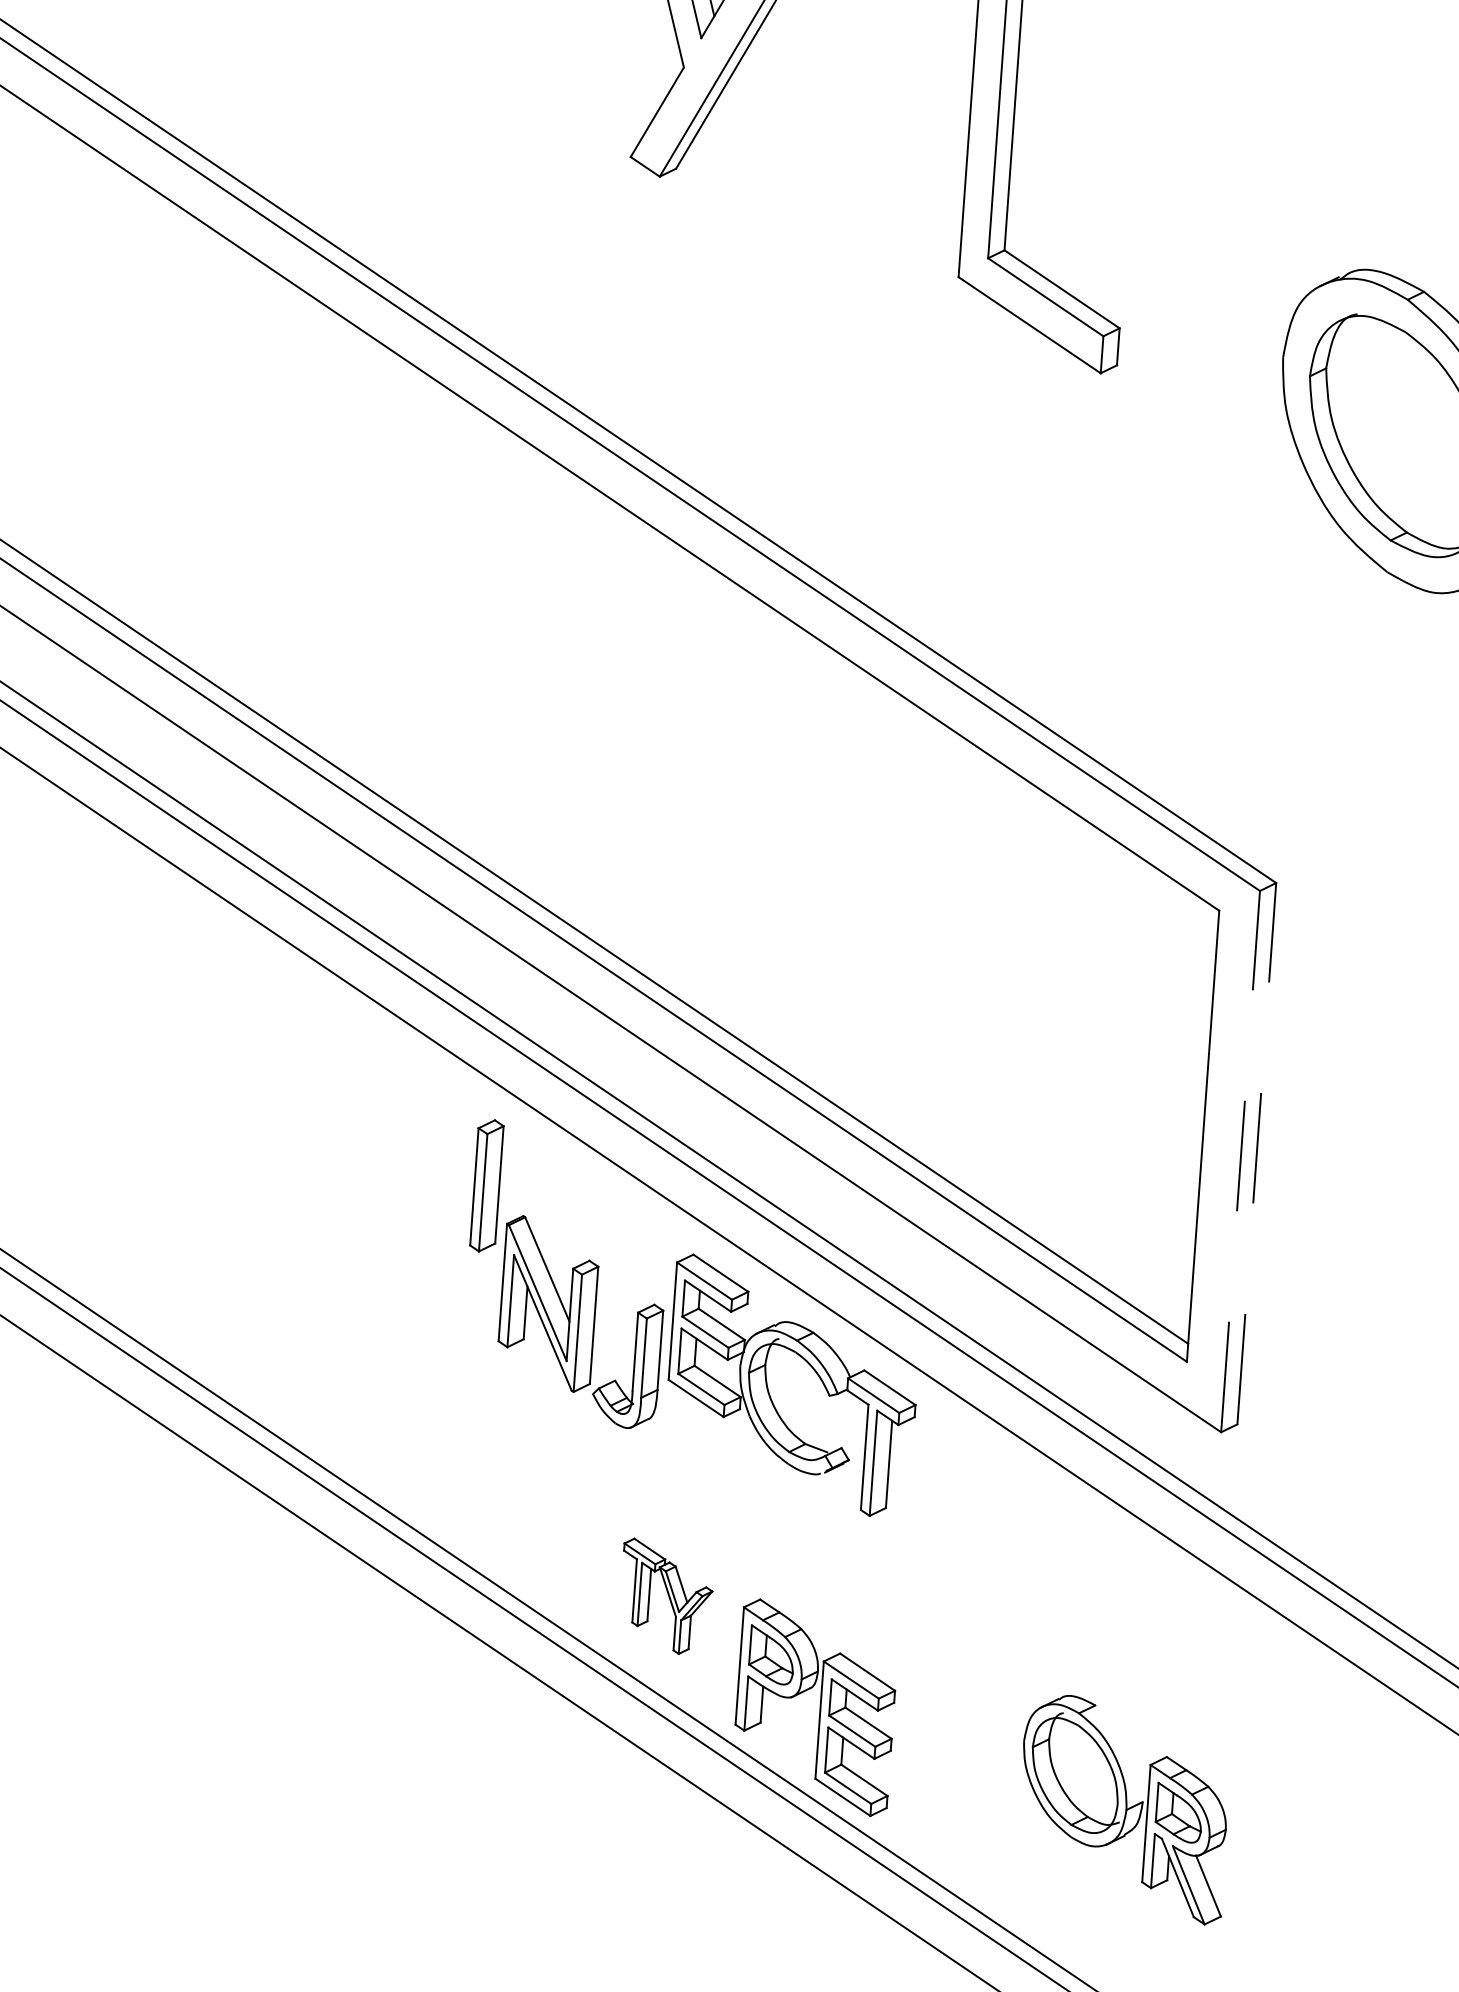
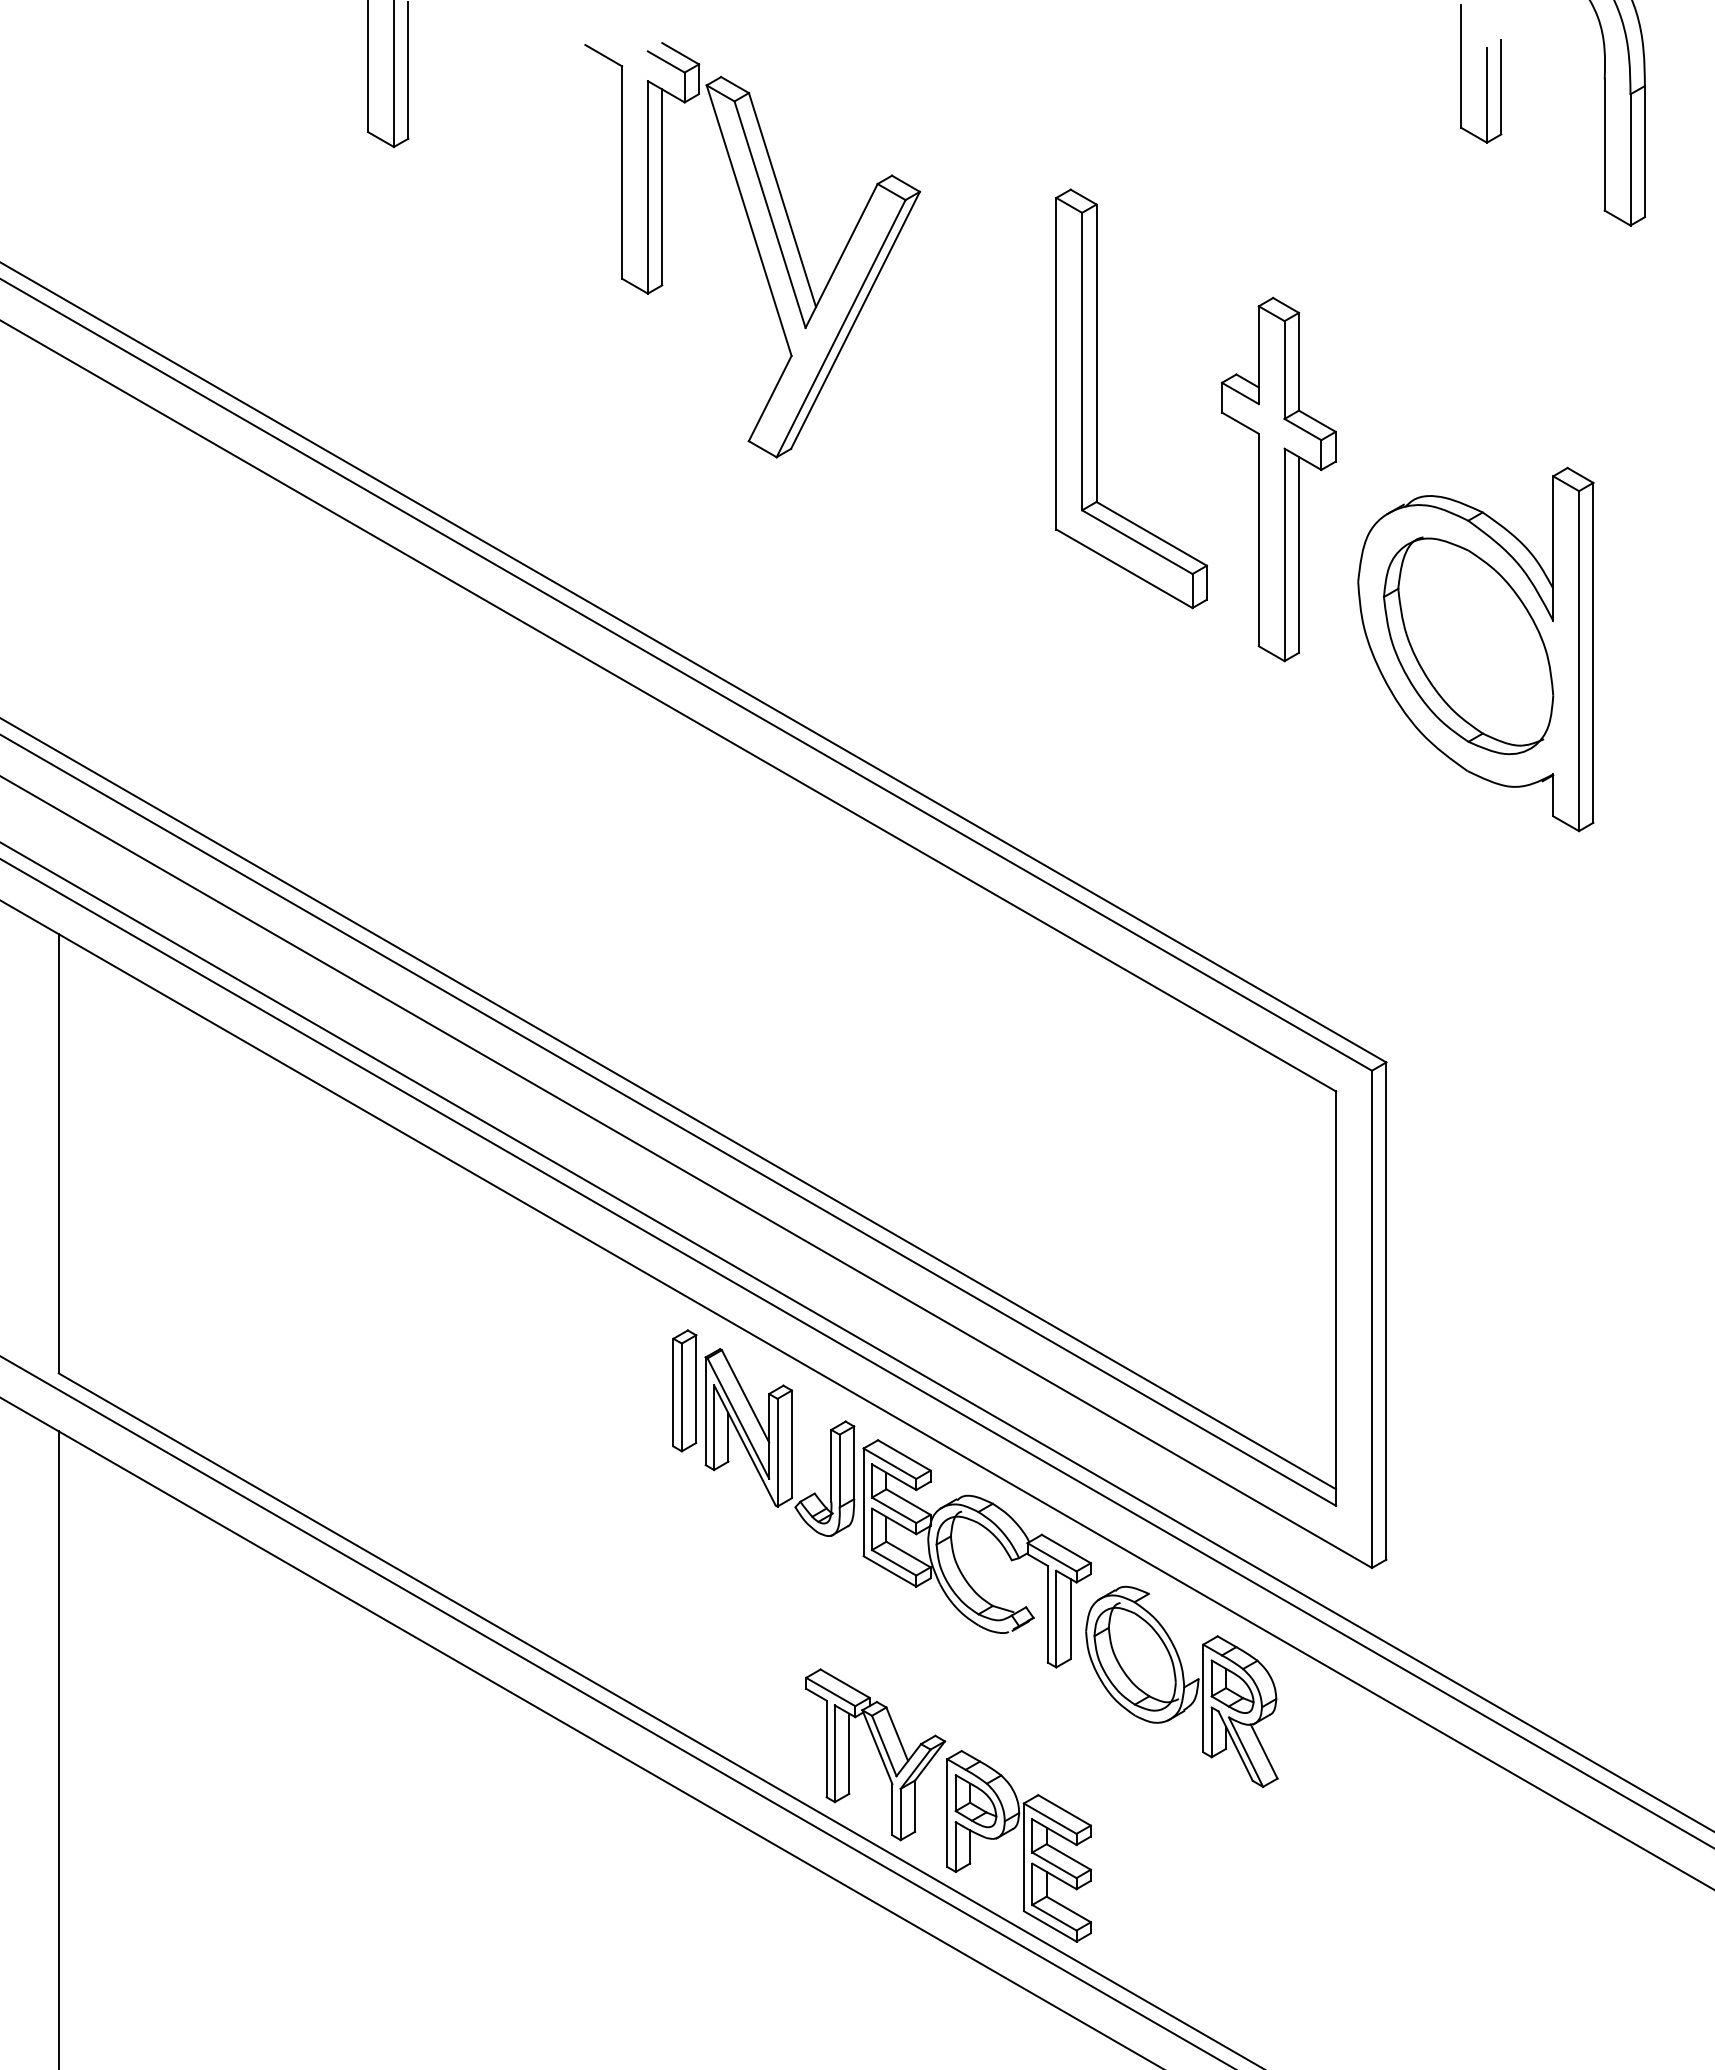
part: (1204, 240) -> (1278, 479), added
line: (1256, 1154) -> (1386, 1311), dashed -> solid
line: (1241, 1161) -> (1372, 1319), dashed -> solid
part: (580, 1322) -> (779, 1442), moved
part: (666, 1596) -> (875, 1754), size x1.67
part: (1123, 1808) -> (1181, 1686), moved

